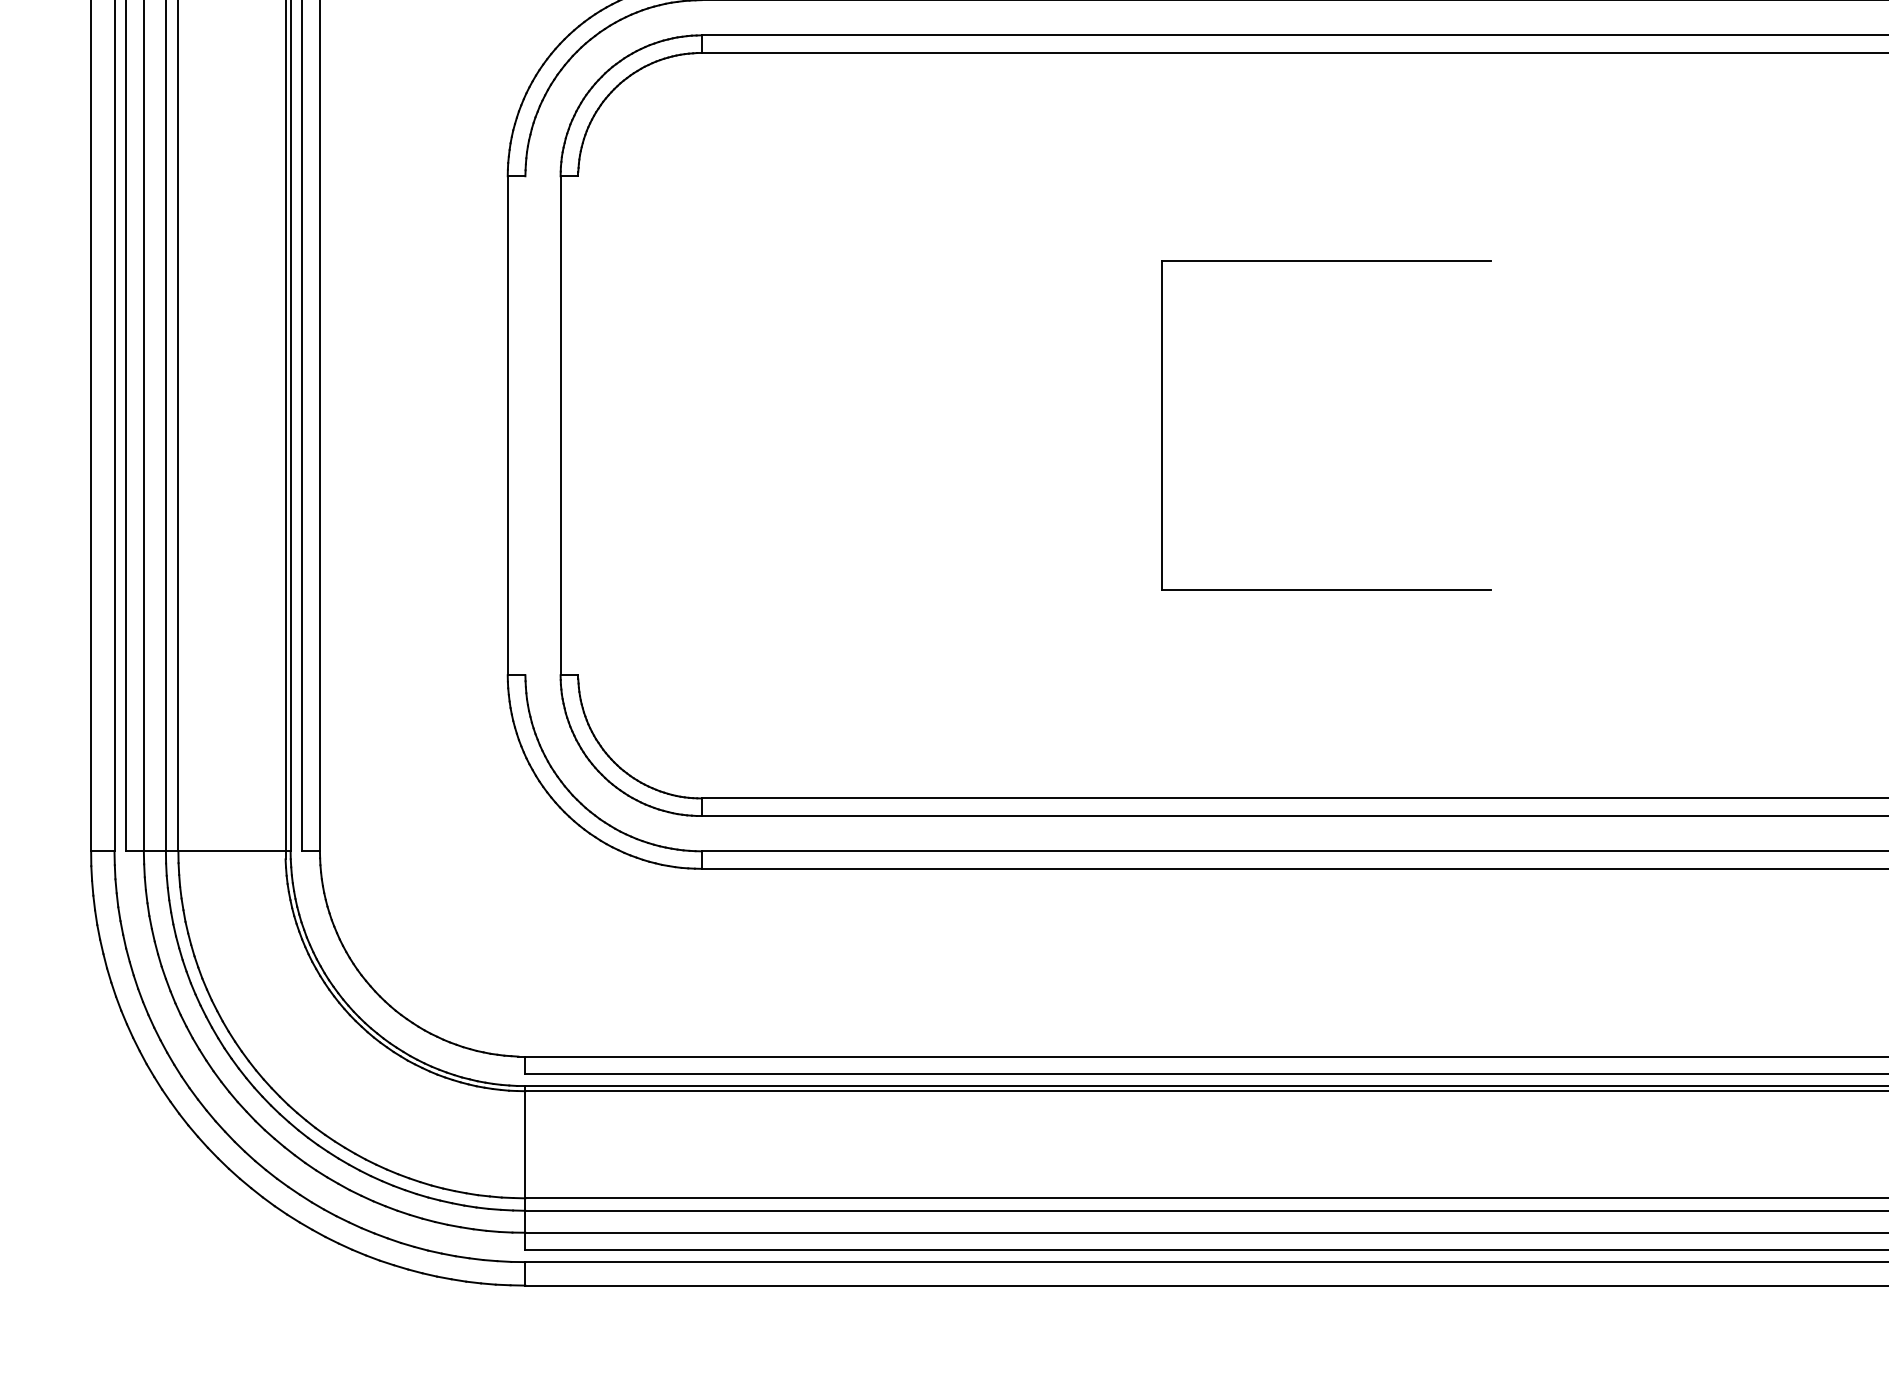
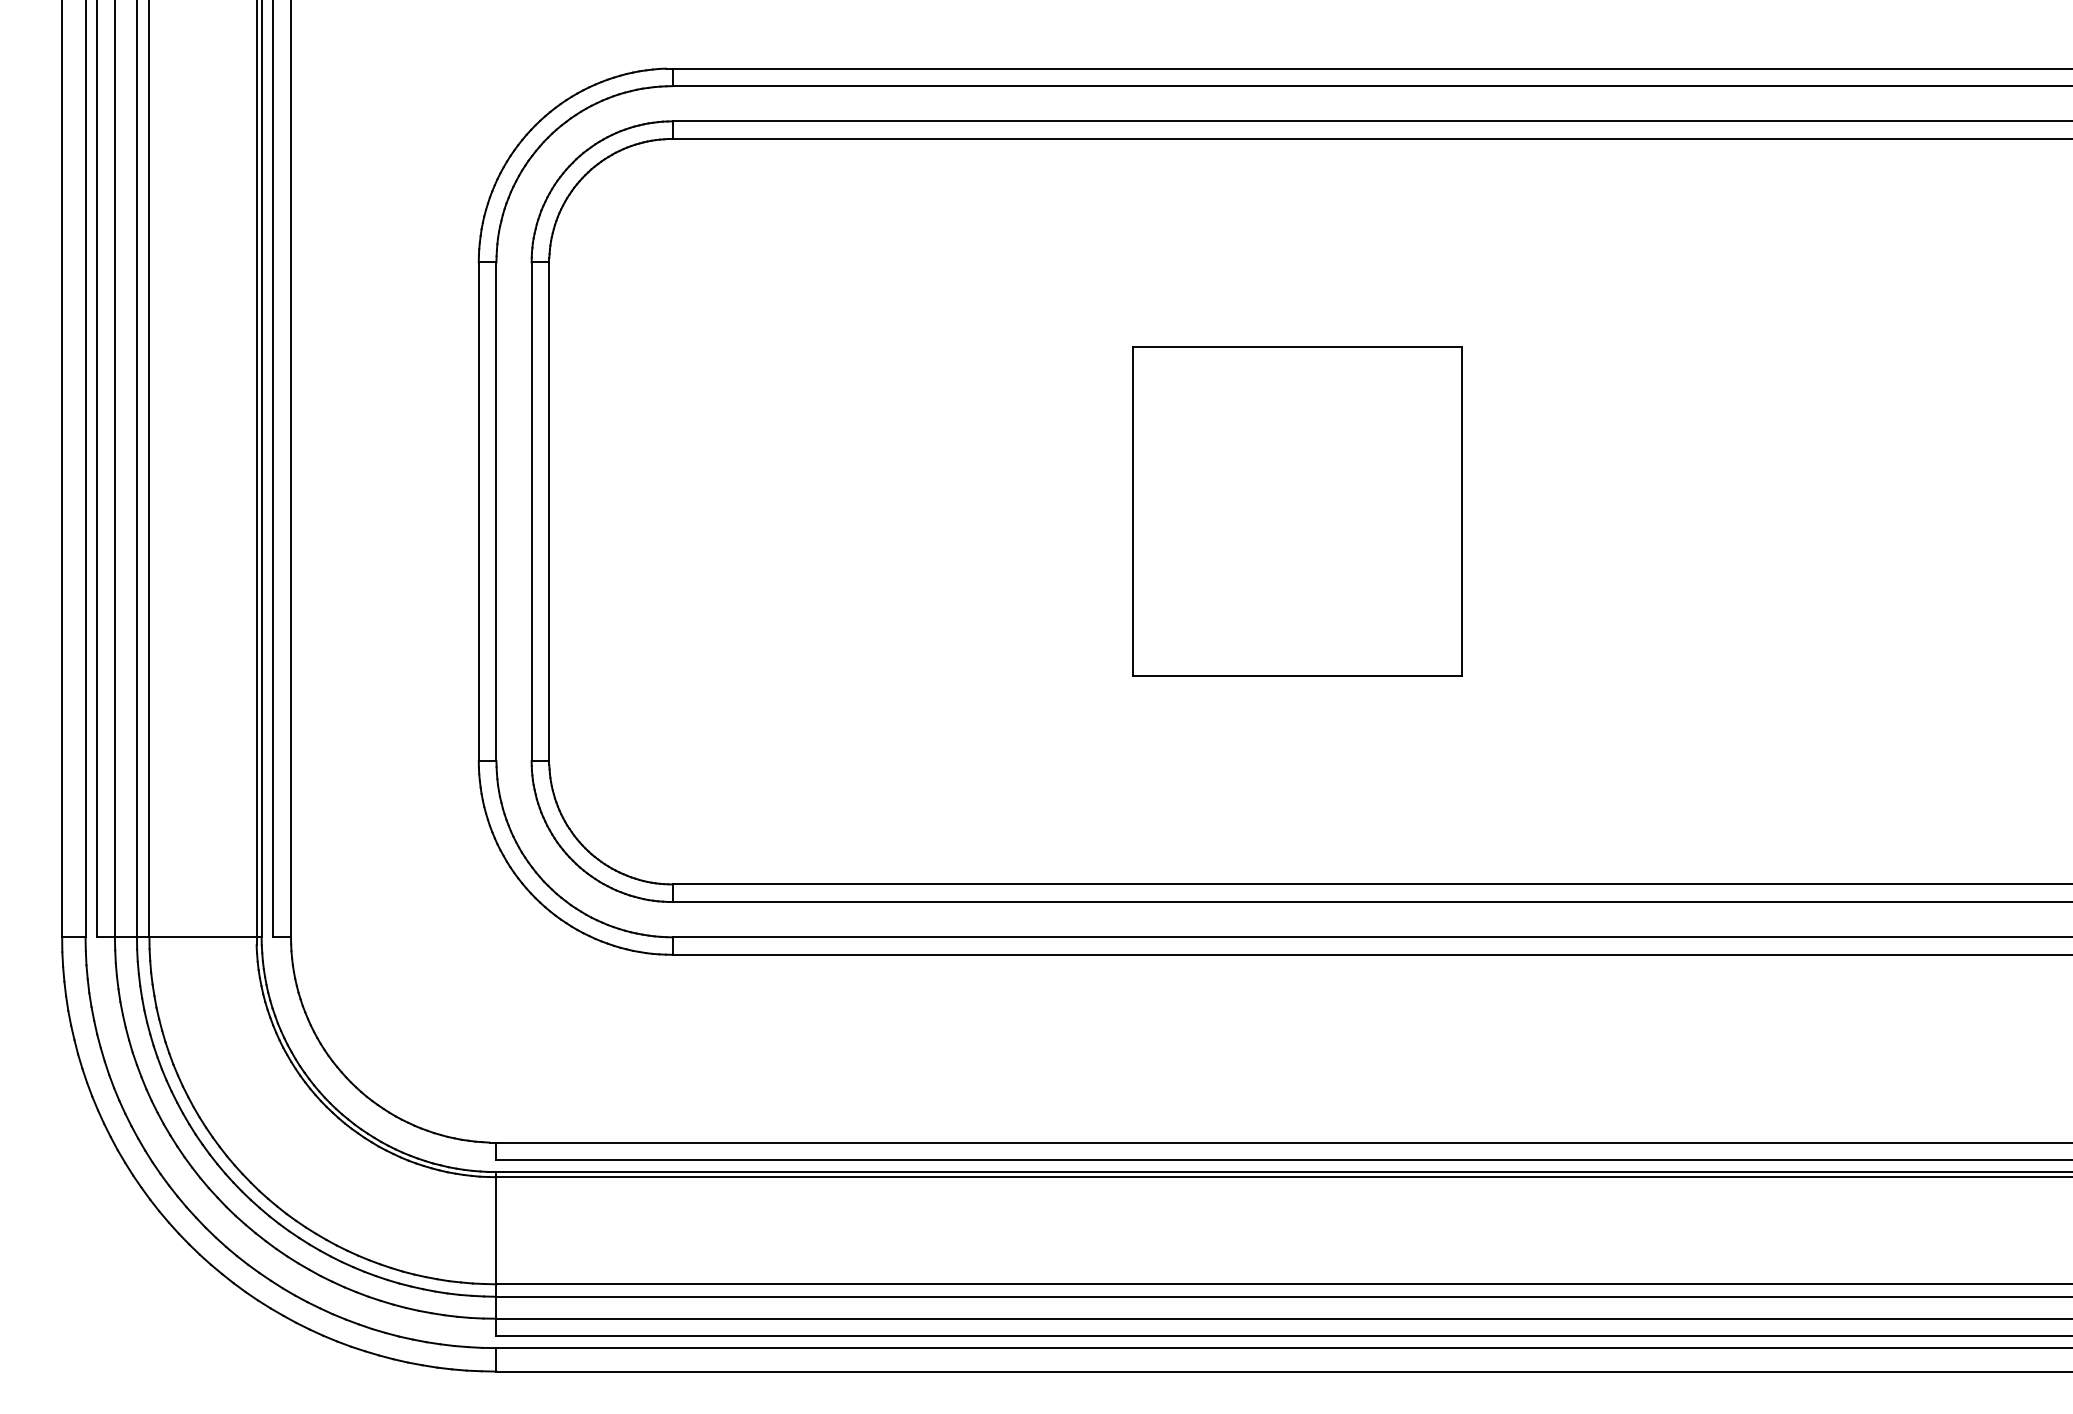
line: (525, 425) -> (496, 511), added
line: (578, 425) -> (549, 511), added
line: (1491, 425) -> (1462, 511), added

